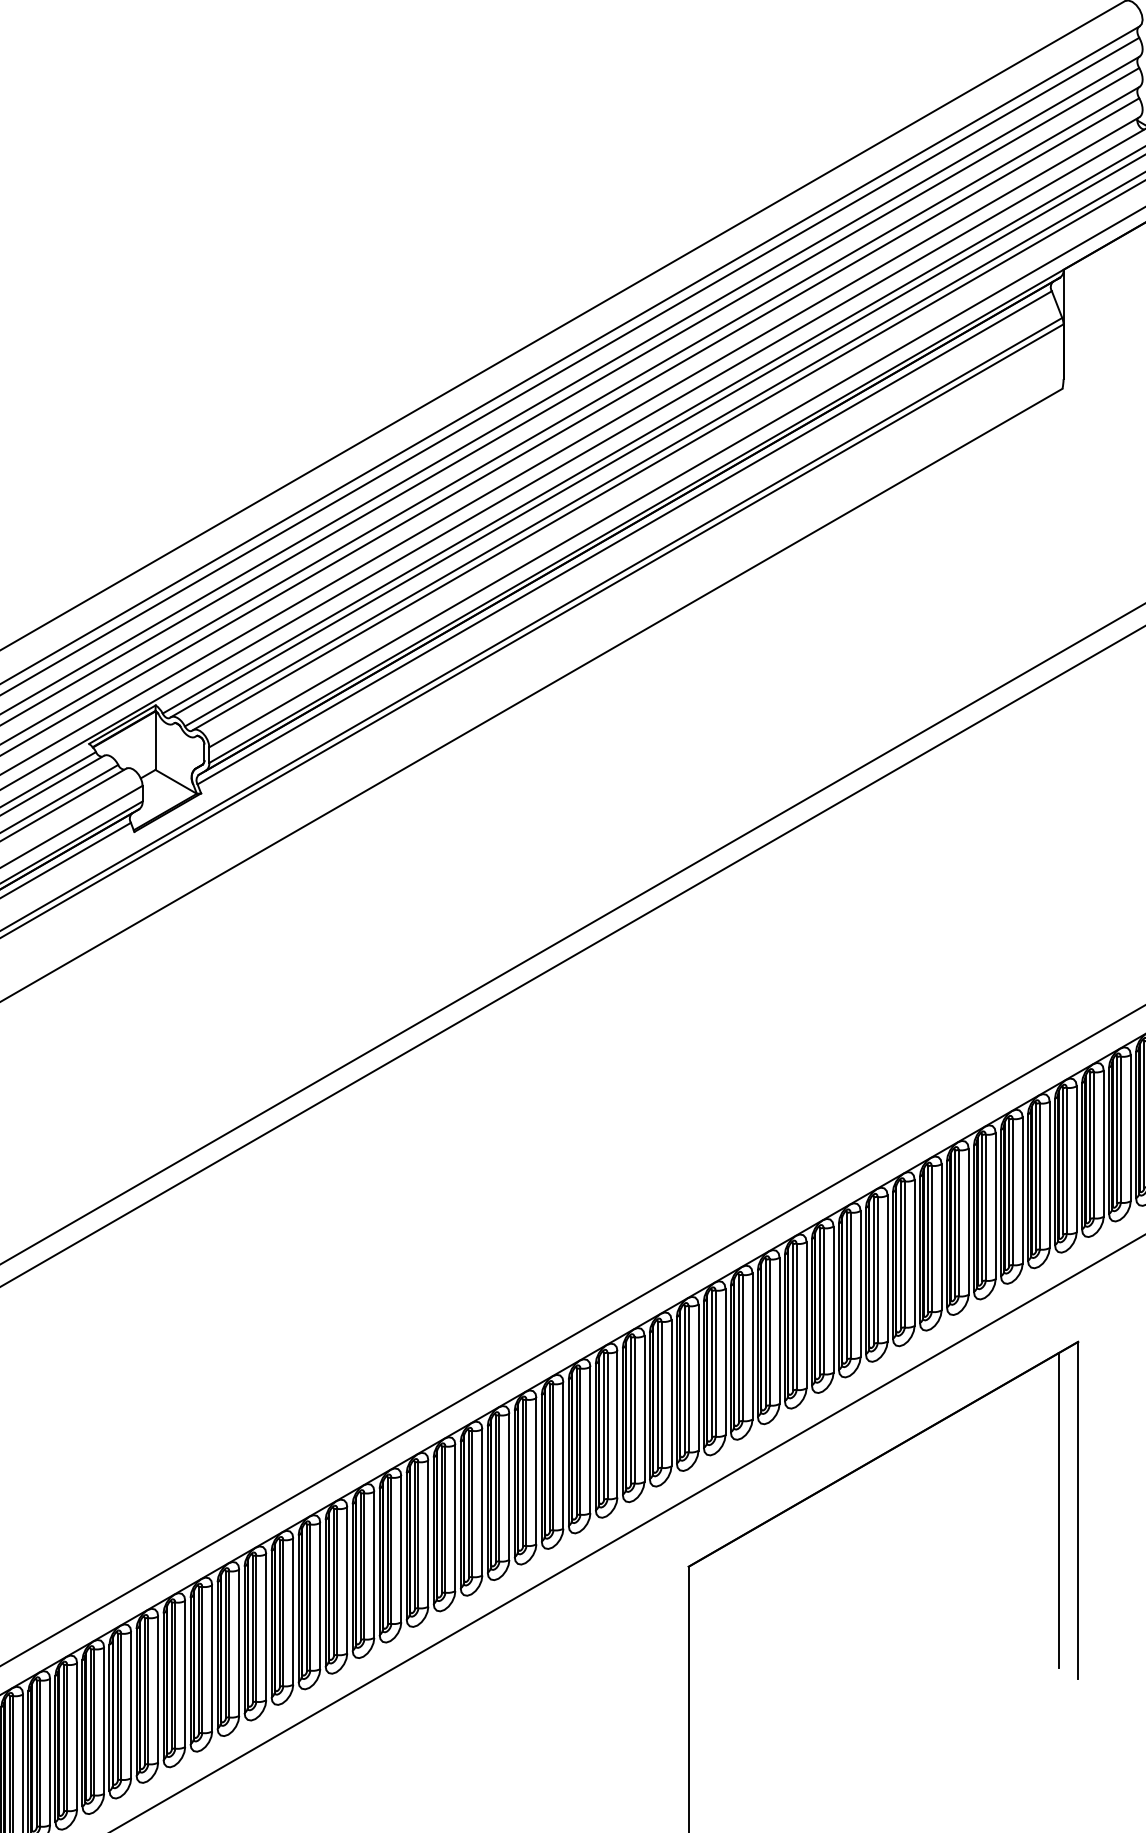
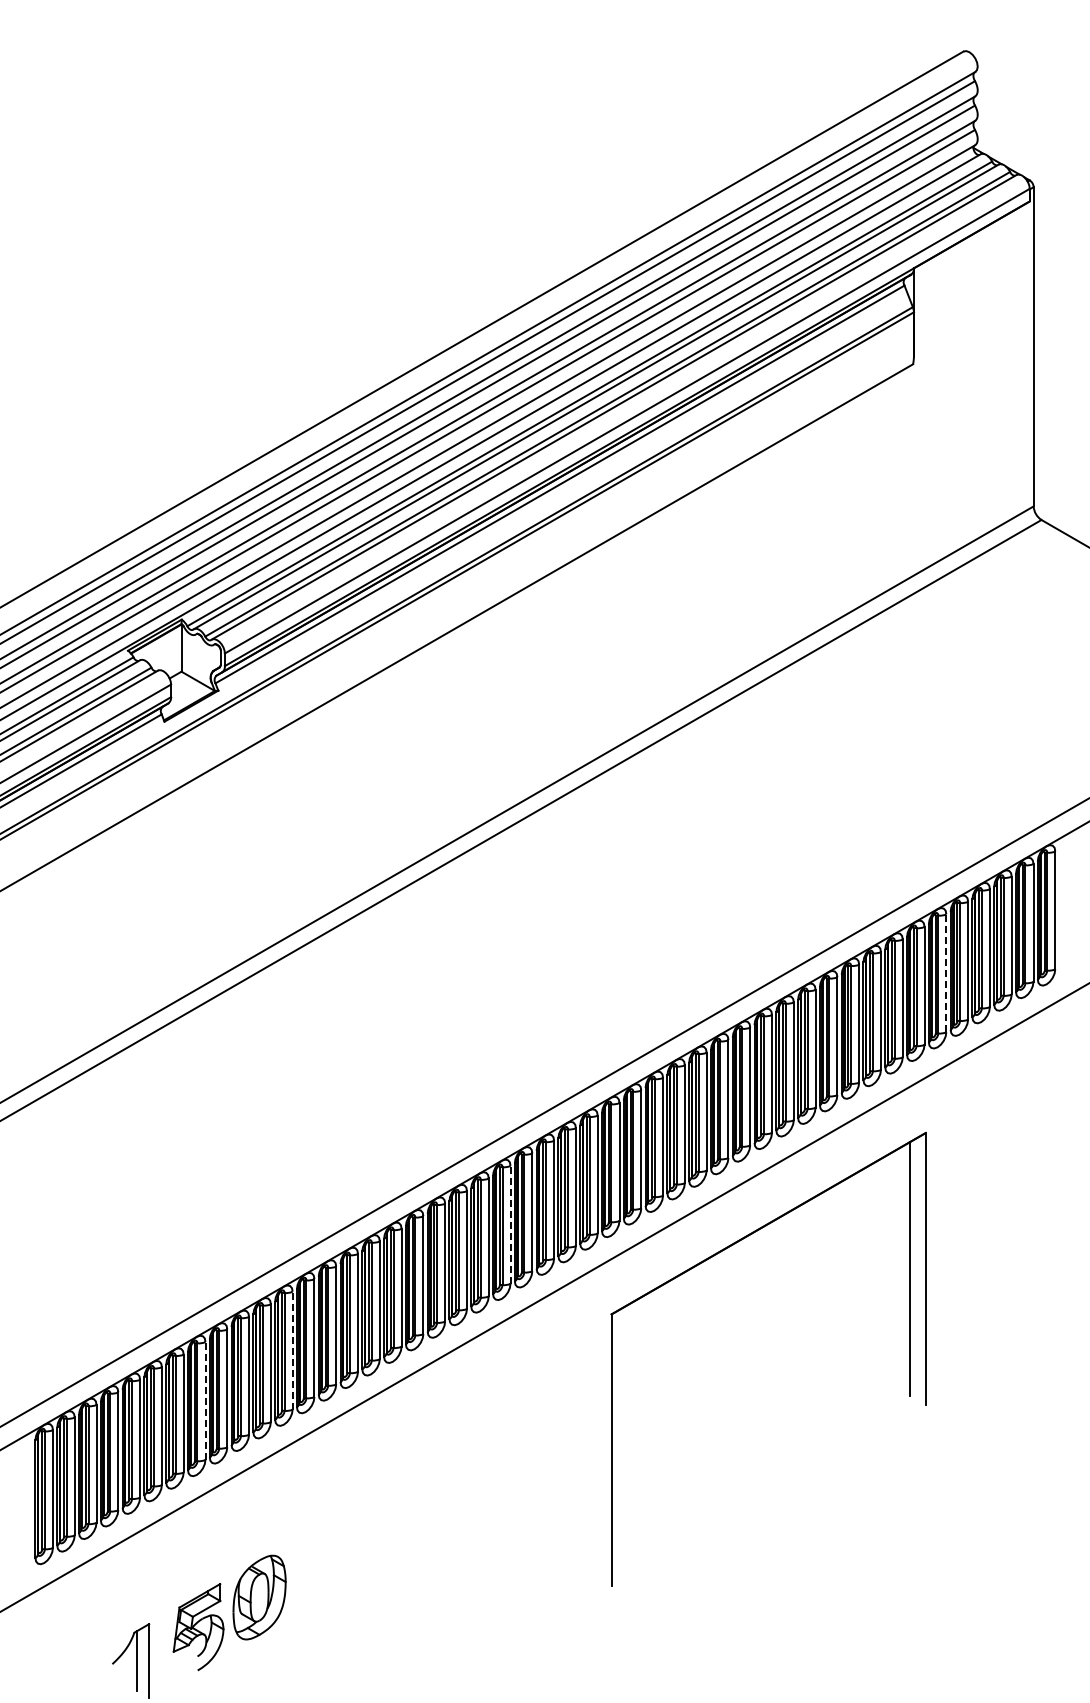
line: (1103, 1144) -> (946, 973), solid -> dashed
line: (563, 1455) -> (510, 1224), solid -> dashed
line: (293, 1611) -> (292, 1350), solid -> dashed
line: (185, 1673) -> (205, 1400), solid -> dashed

